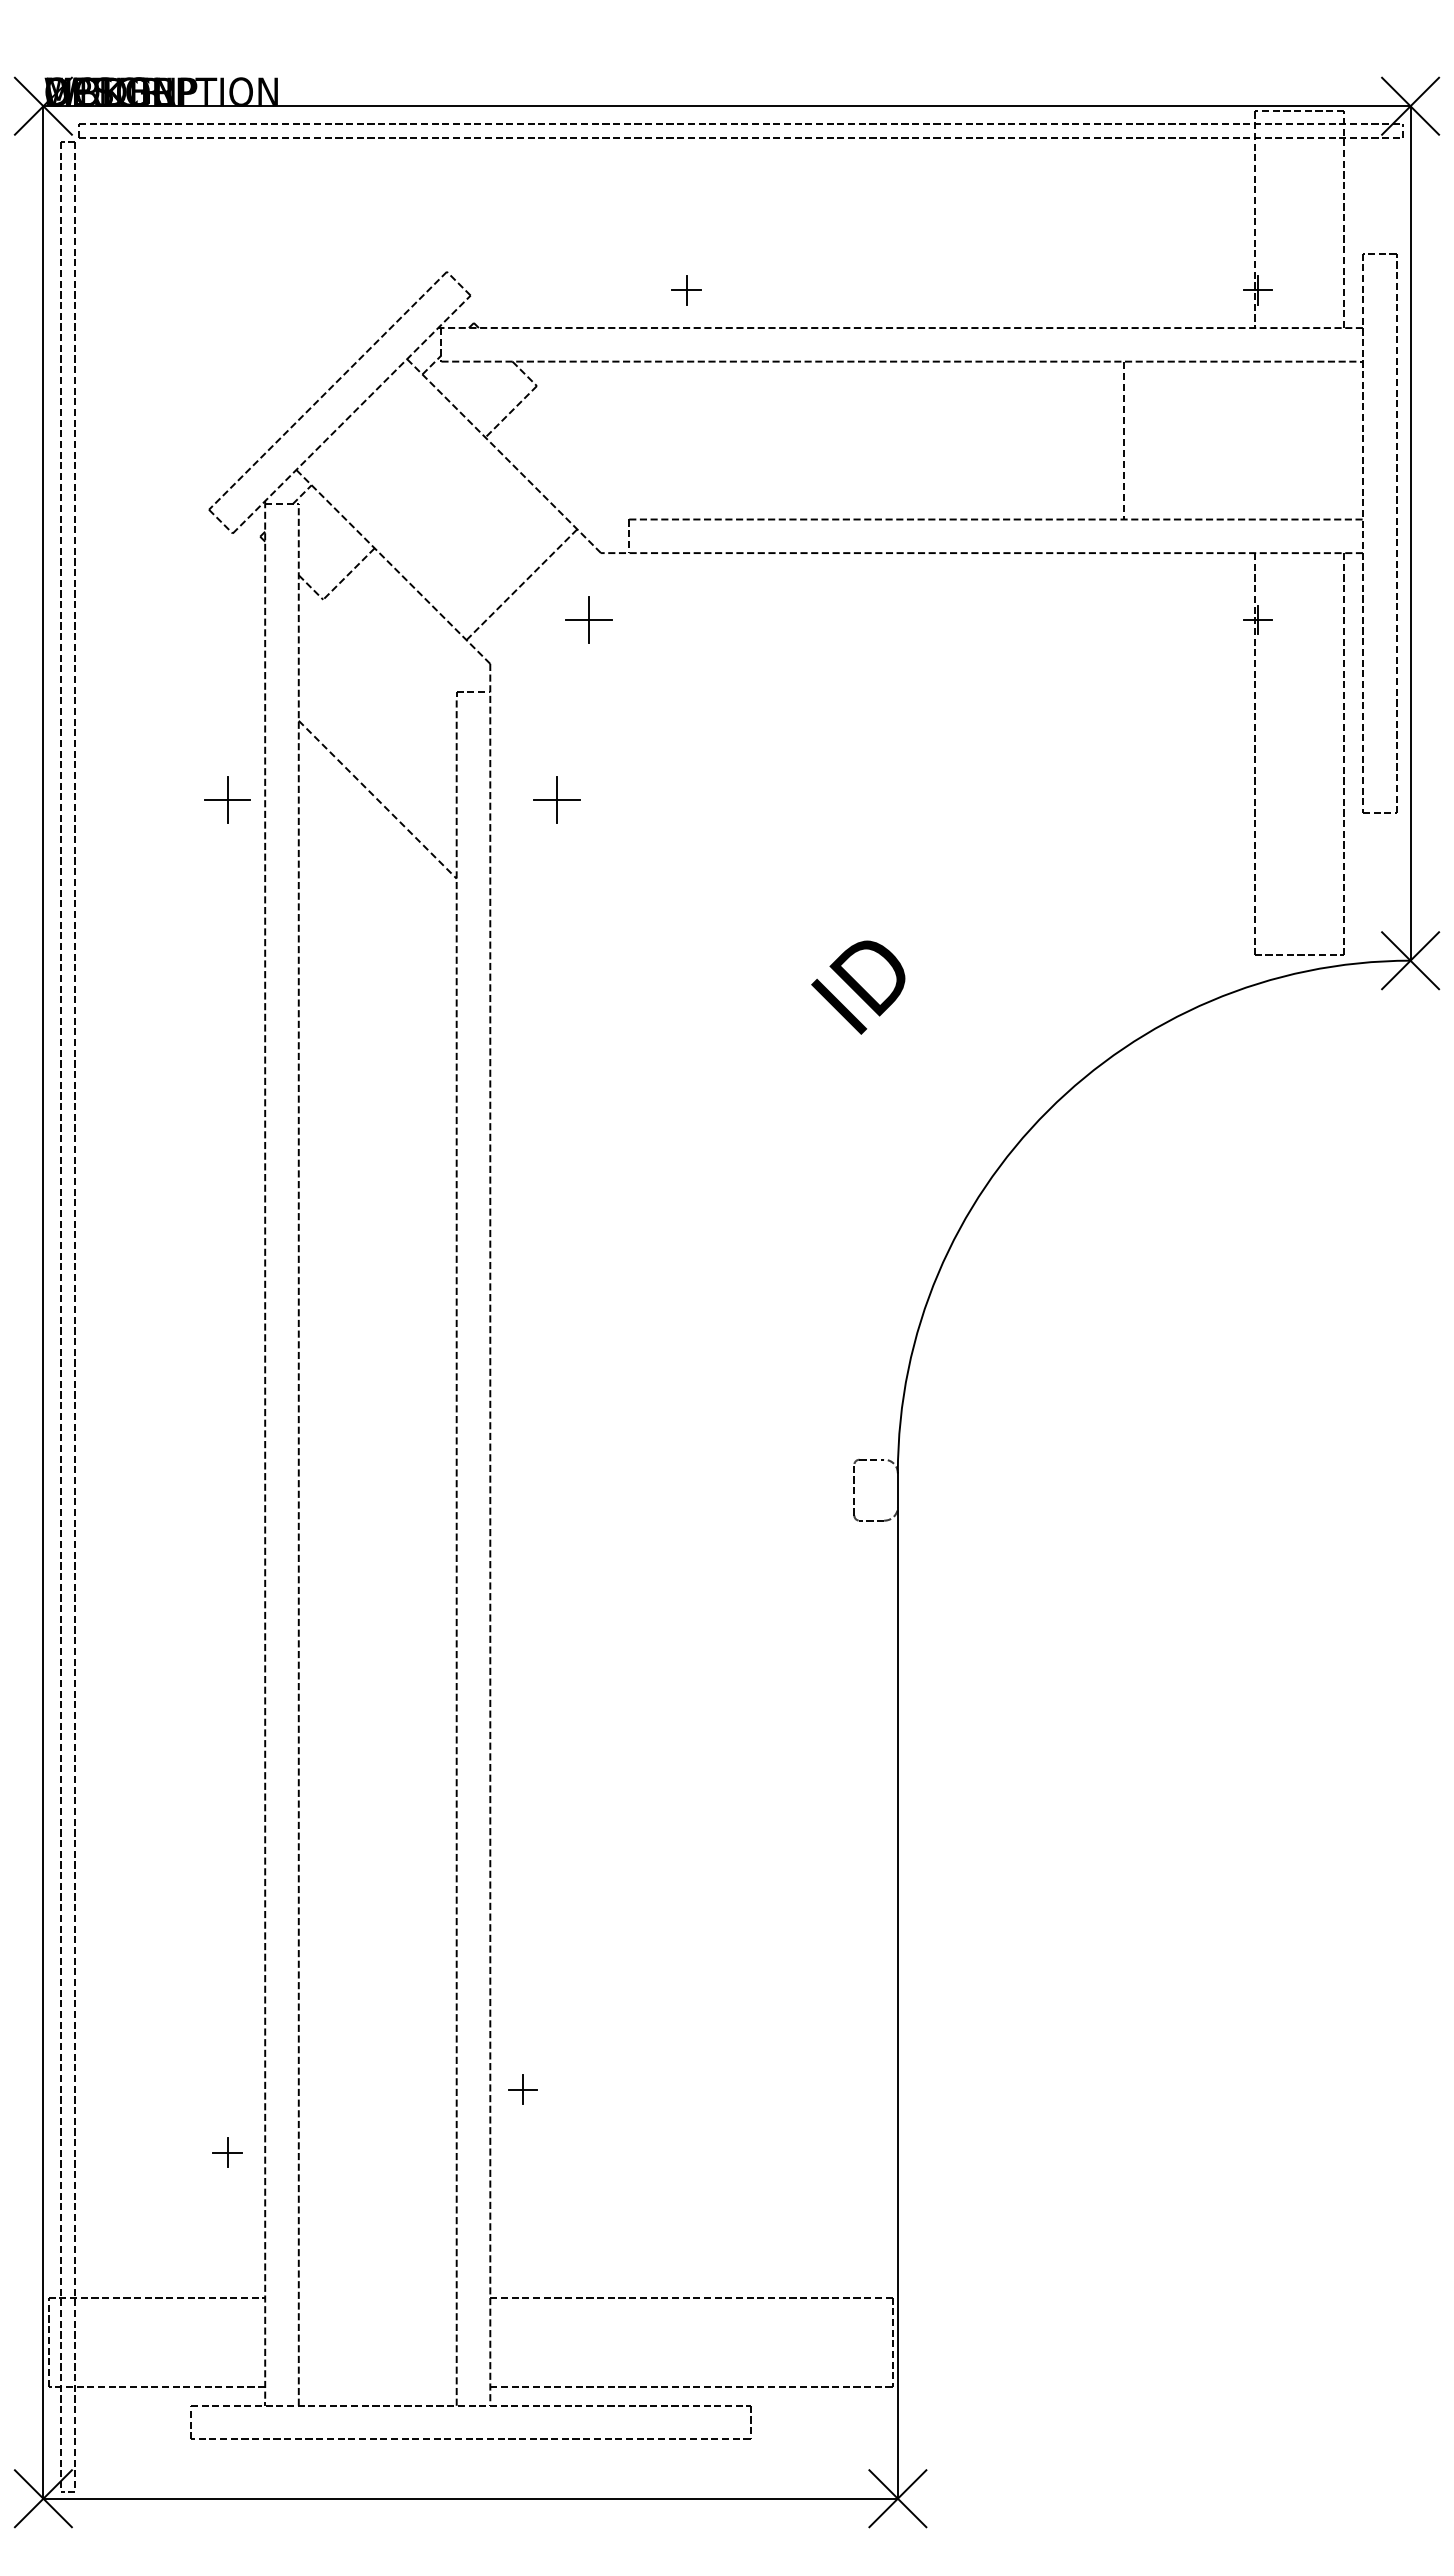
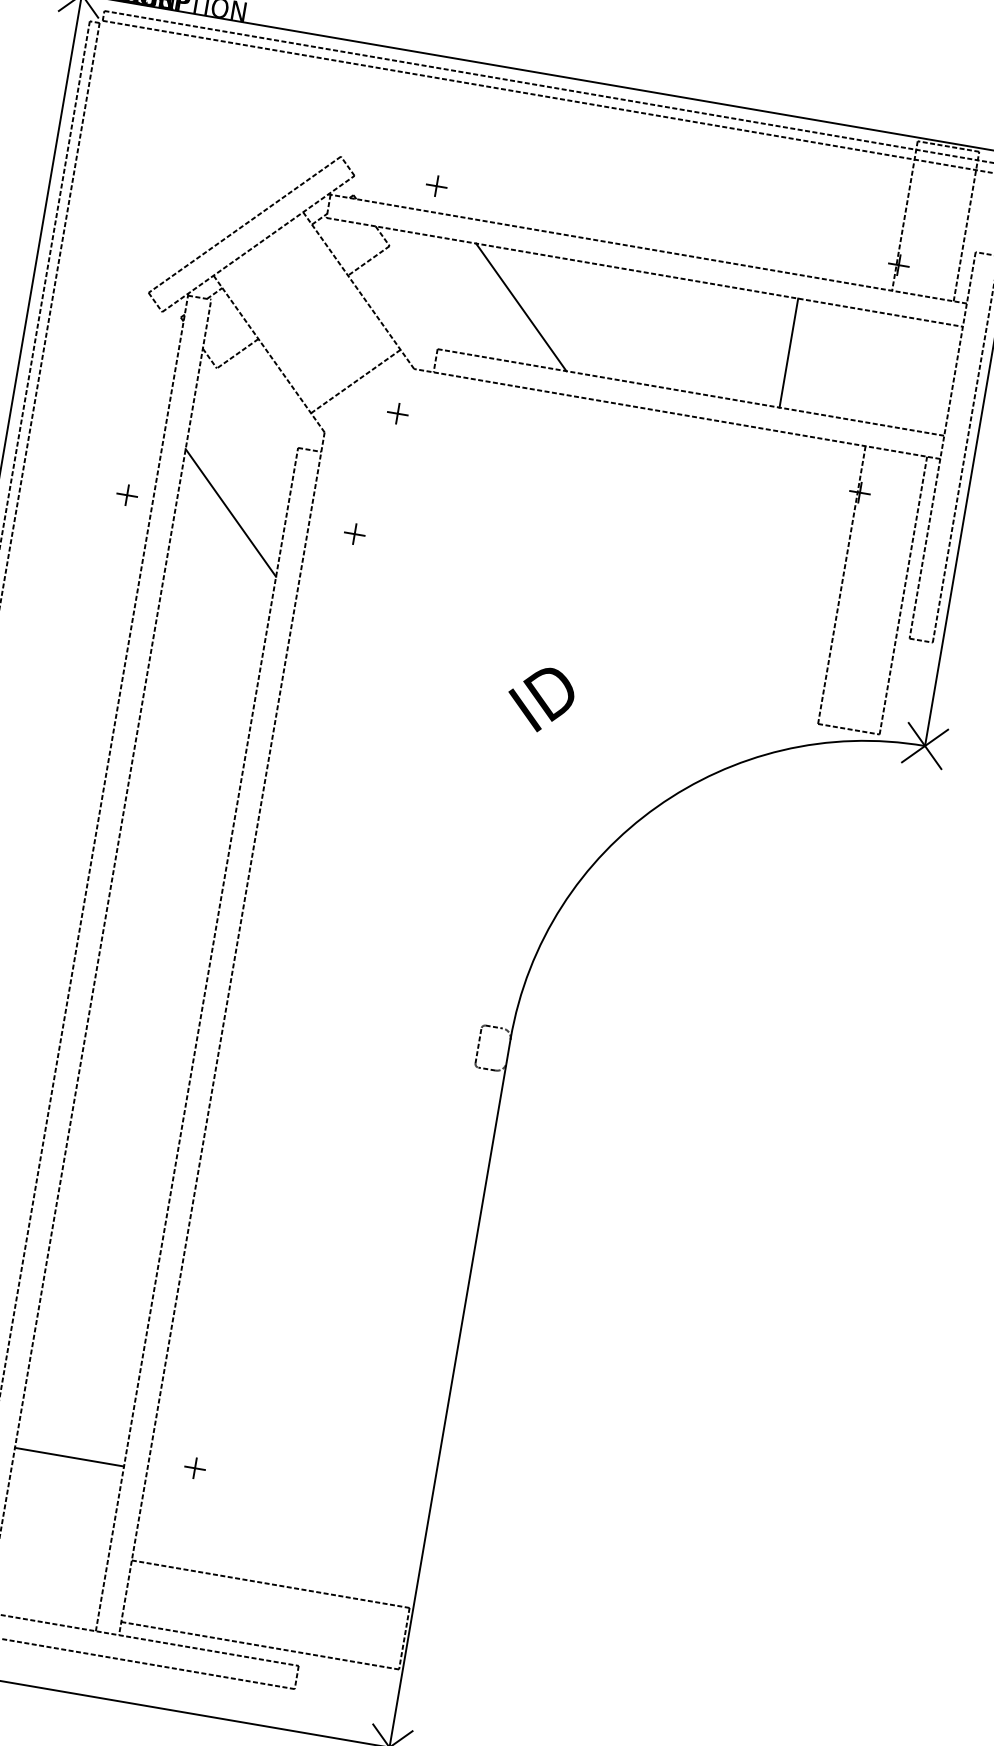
part: (686, 290) -> (436, 186), moved
line: (736, 440) -> (521, 307), added
line: (1124, 440) -> (788, 353), dashed -> solid
part: (588, 619) -> (397, 413), size x0.62
part: (227, 799) -> (127, 495), size x0.62
line: (377, 799) -> (230, 512), dashed -> solid
part: (556, 799) -> (354, 533), size x0.62
part: (522, 2089) -> (194, 1468), moved
line: (377, 2167) -> (69, 1457), added

